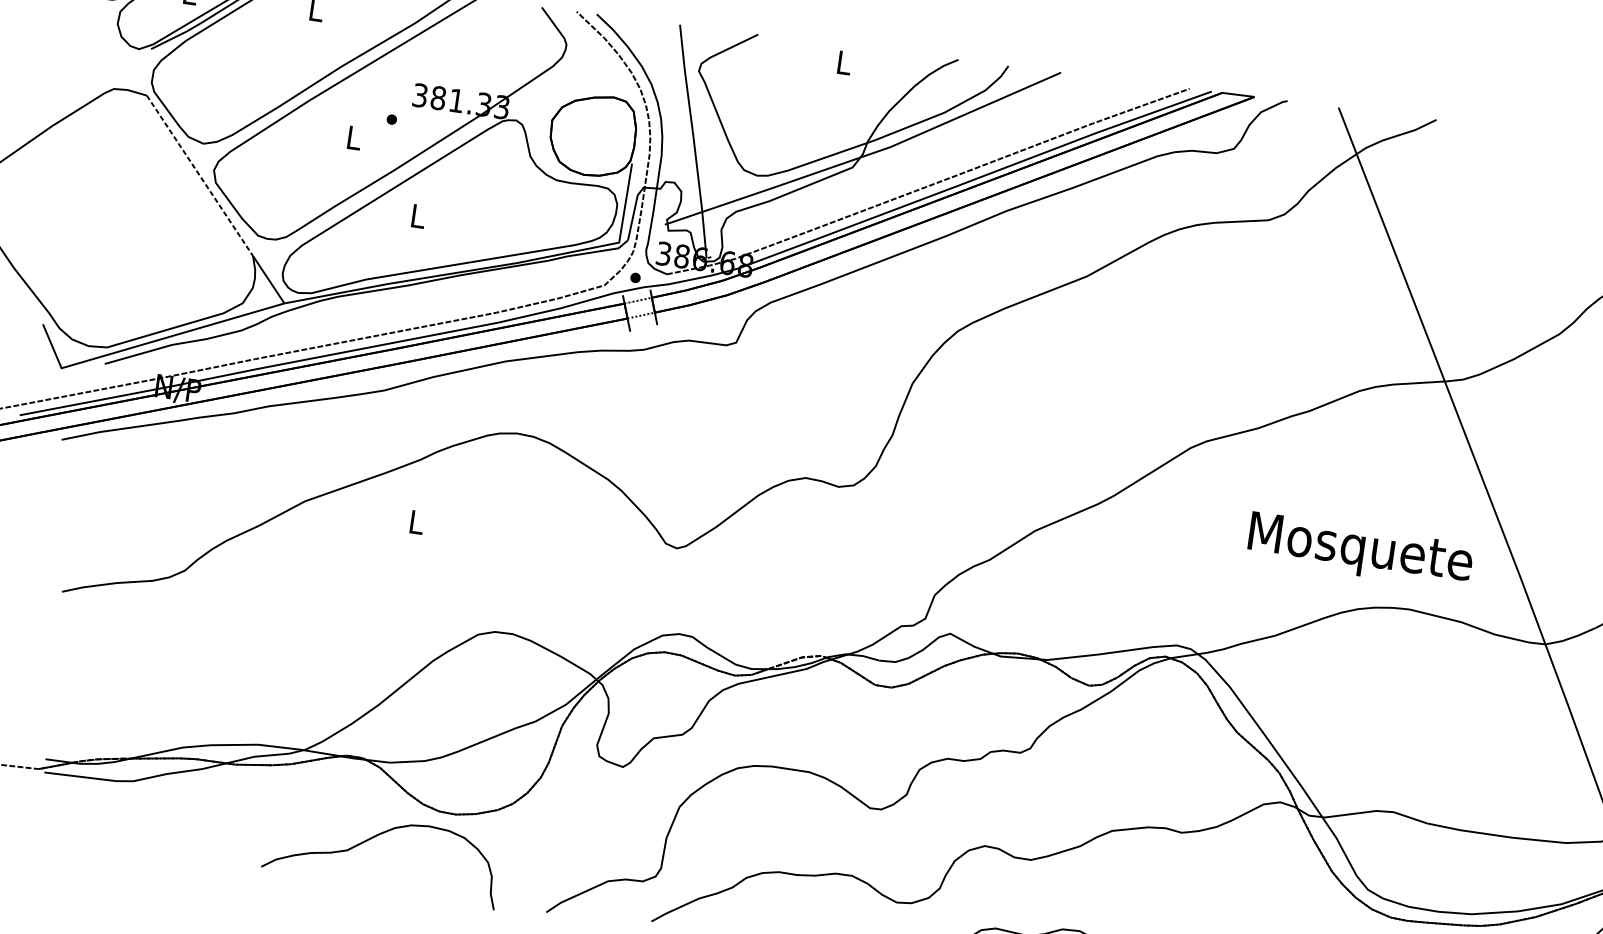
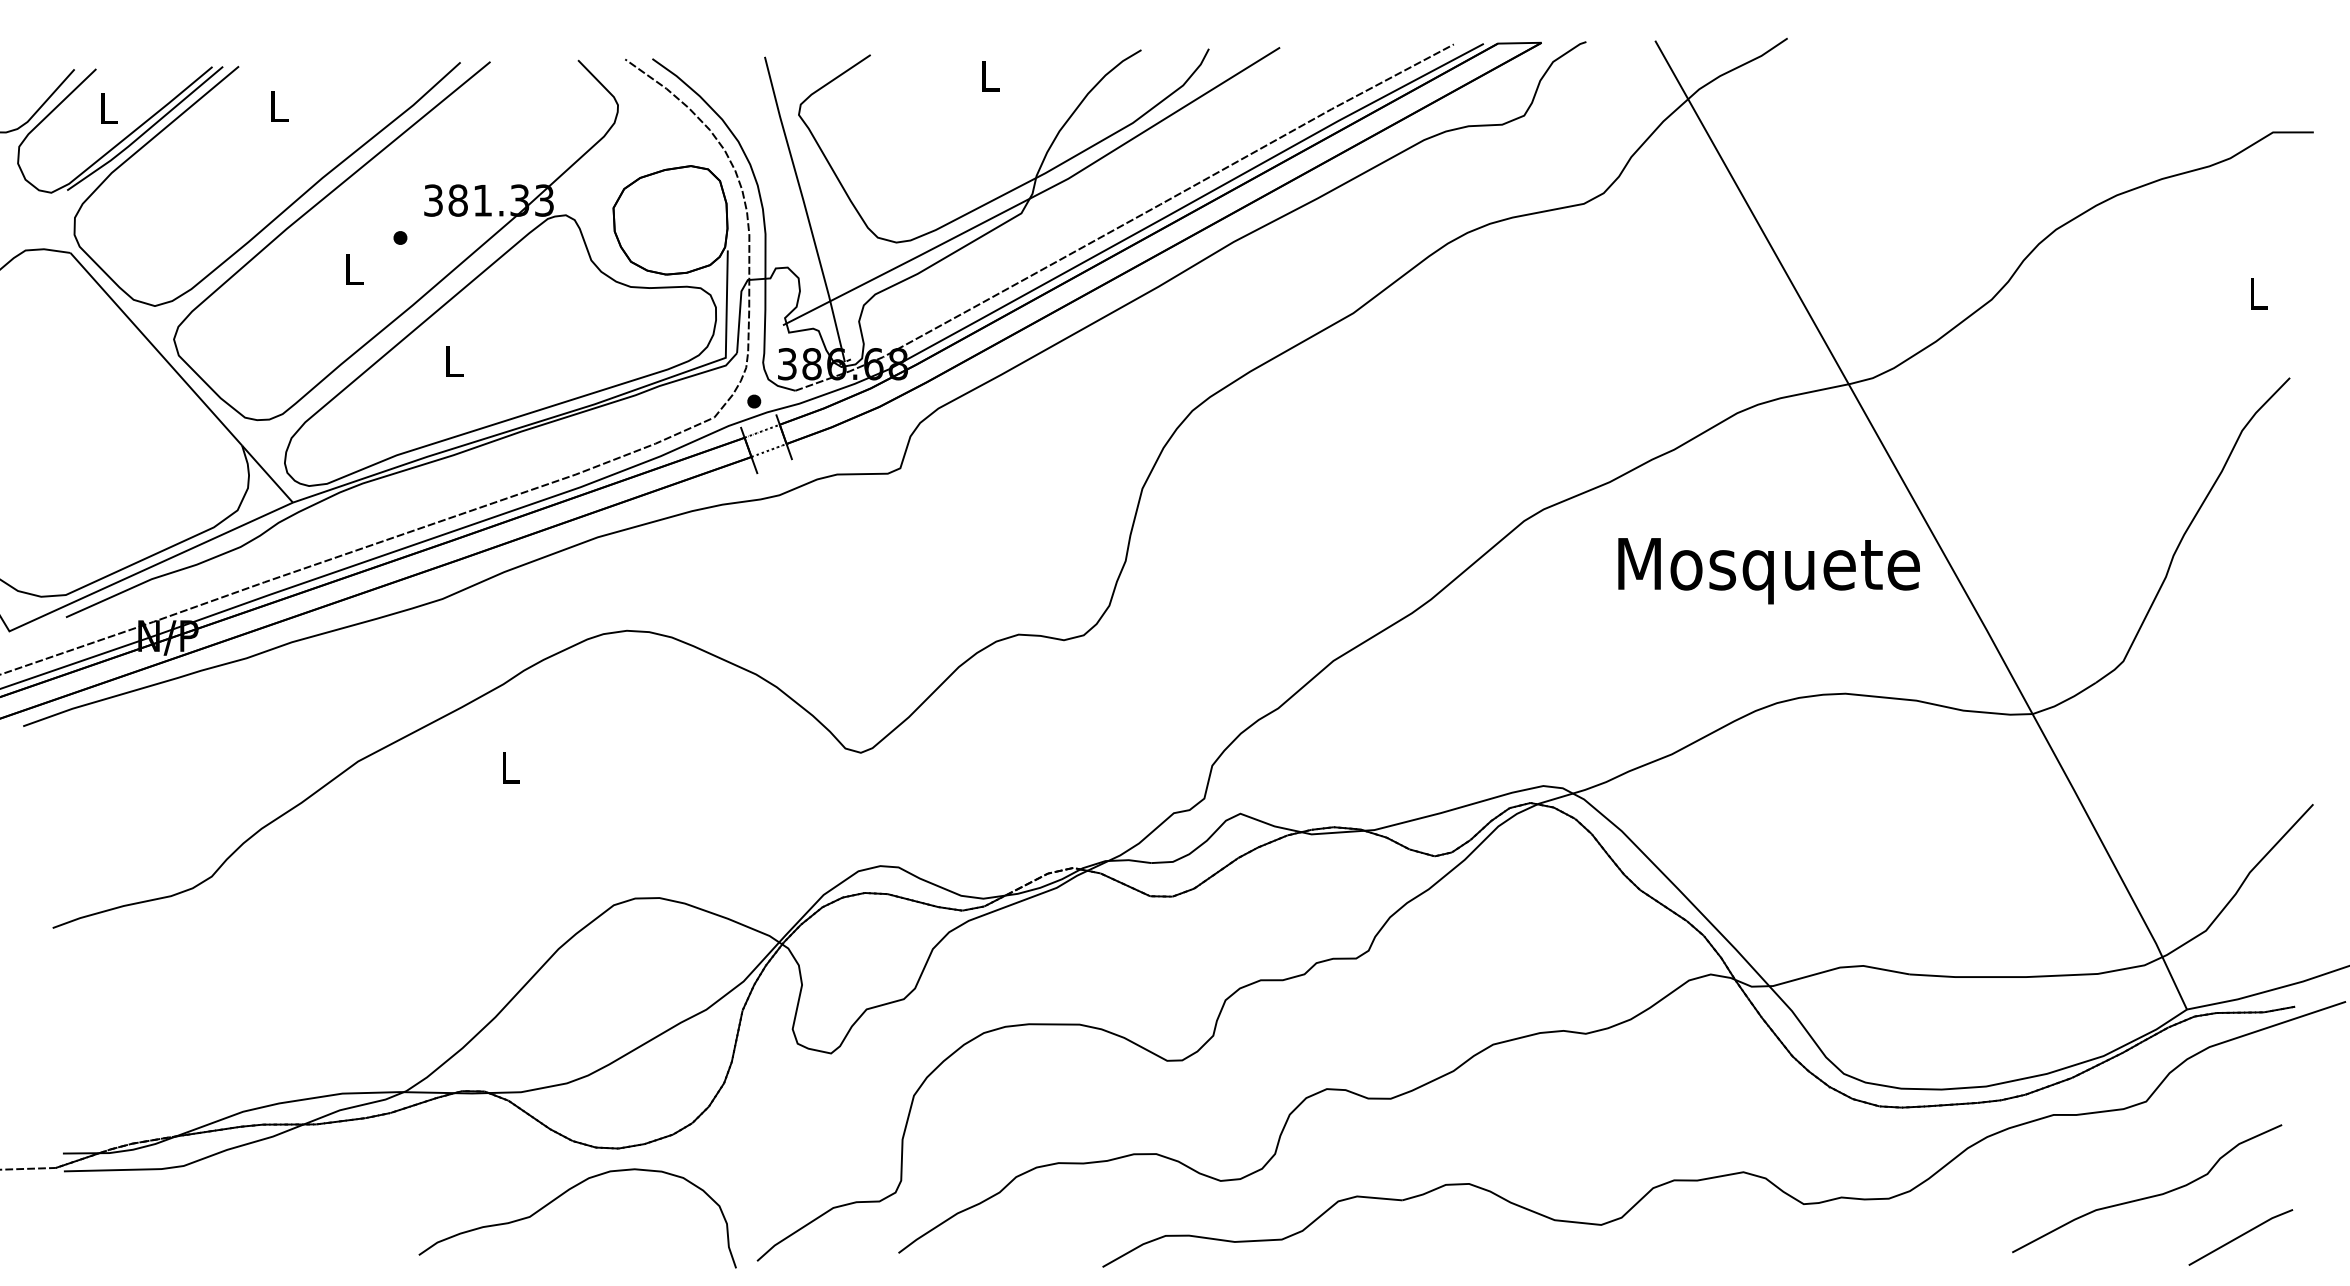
line: (200, 175) -> (156, 349), dashed -> solid
text: (1359, 551) -> (1768, 571), moved
curve: (373, 838) -> (562, 1195), moved

